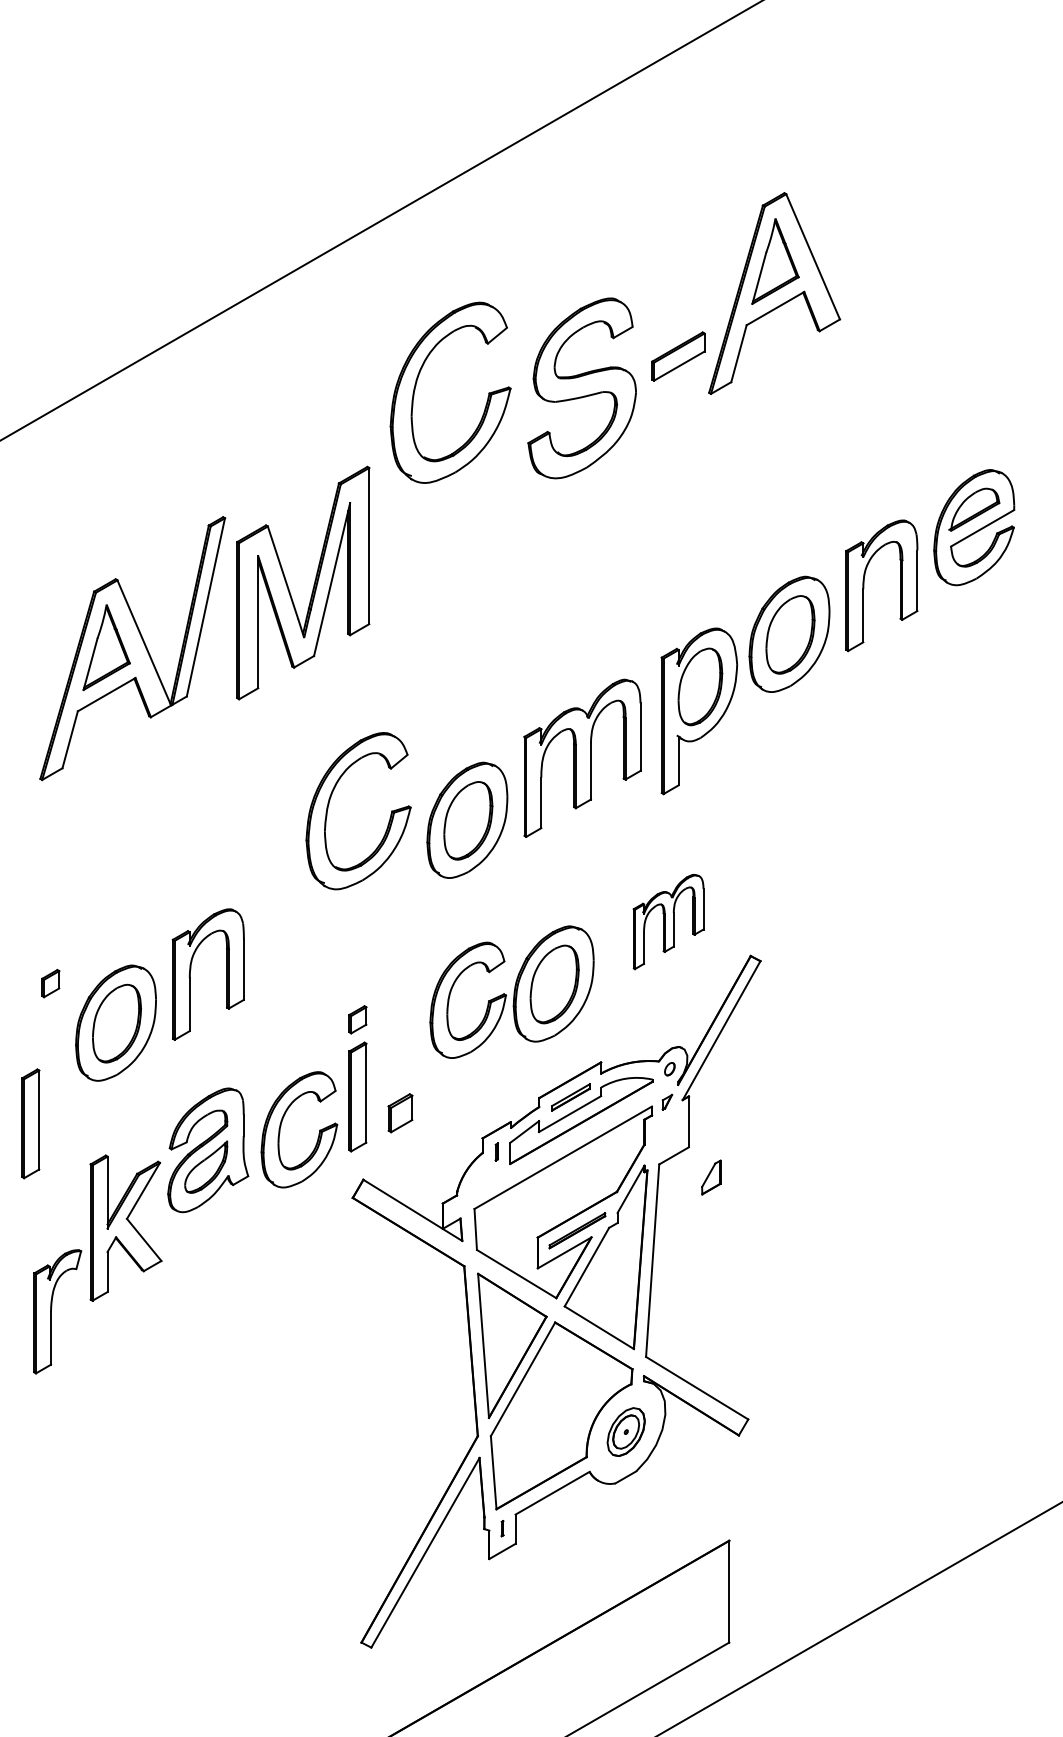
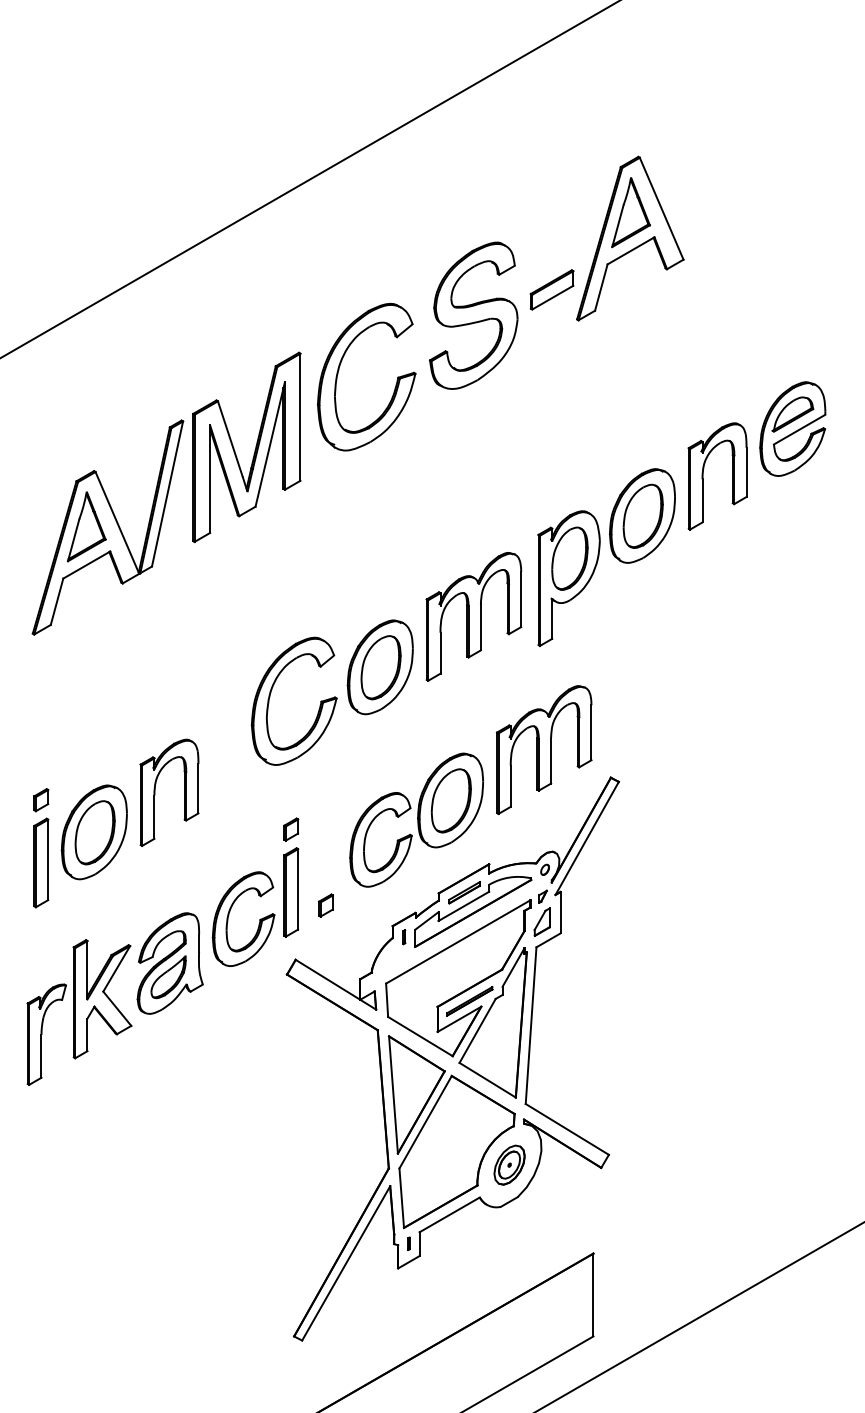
part: (417, 382) -> (339, 368), moved
part: (313, 584) -> (255, 448), moved
part: (329, 804) -> (270, 695), moved
part: (668, 921) -> (543, 749), size x1.67
part: (450, 996) -> (366, 836), moved
part: (400, 1112) -> (325, 905), size x0.71
part: (30, 1123) -> (41, 862), moved
part: (208, 1150) -> (170, 963), moved
part: (711, 1177) -> (542, 922), moved
part: (57, 1311) -> (46, 1034), moved

